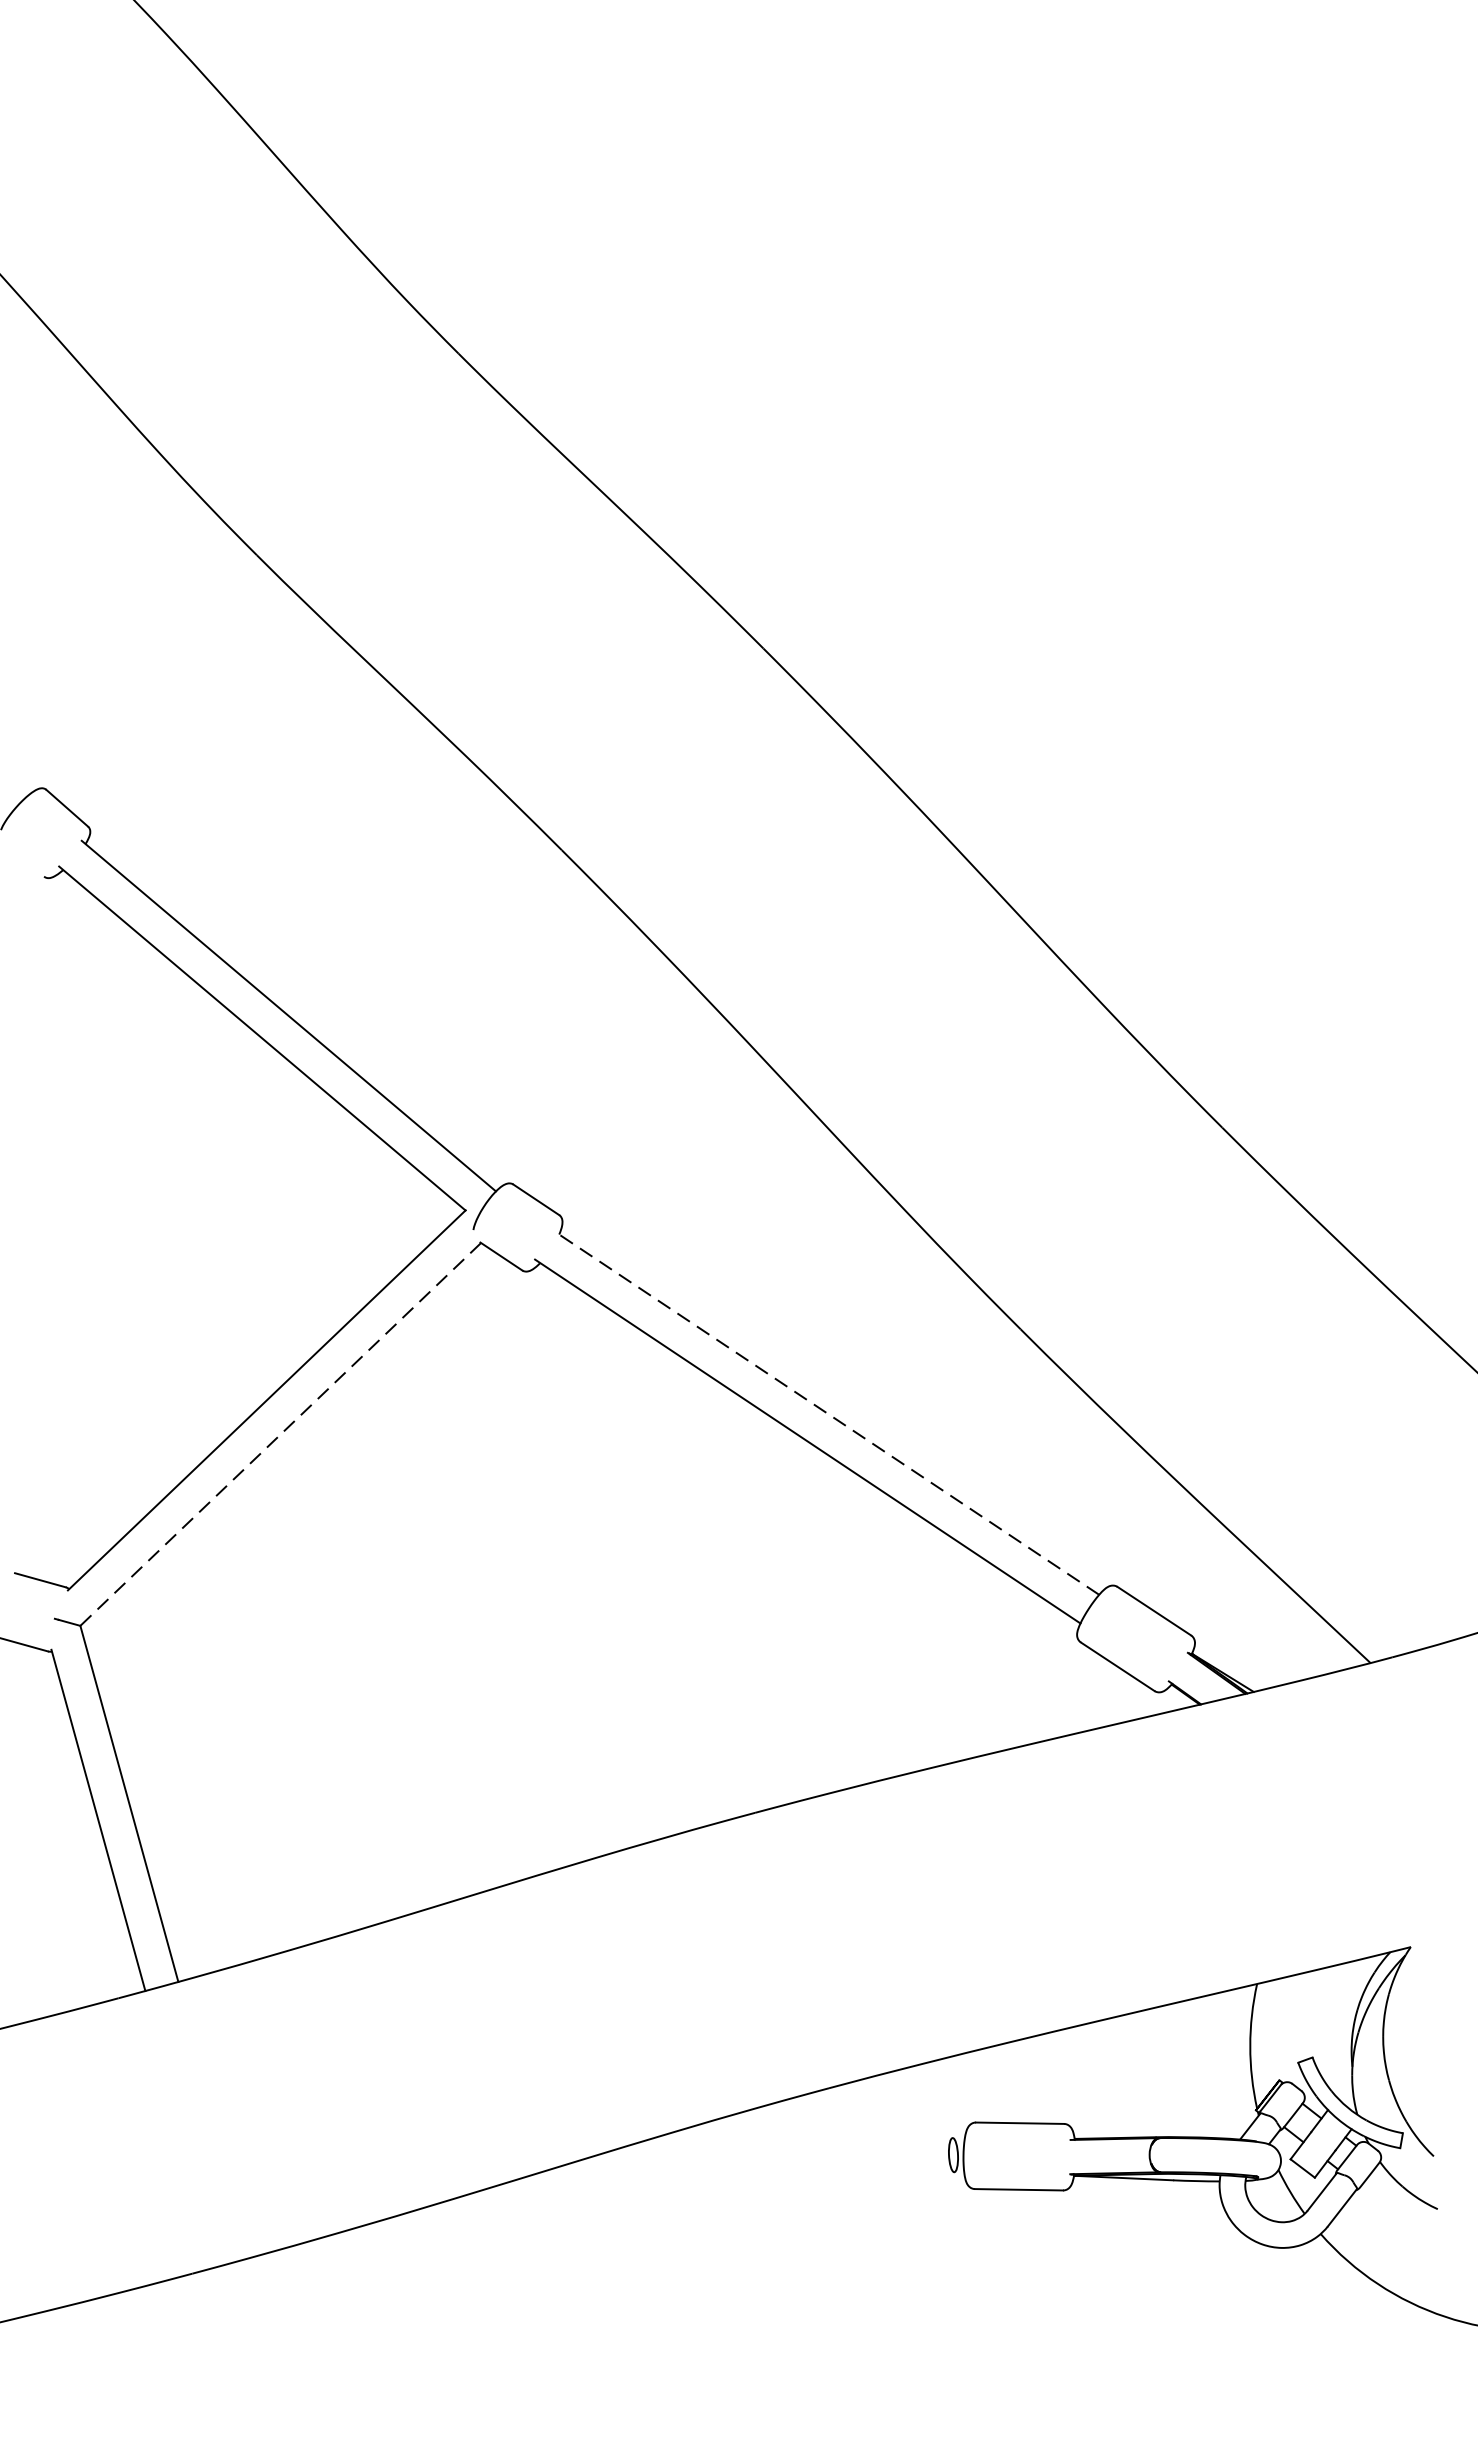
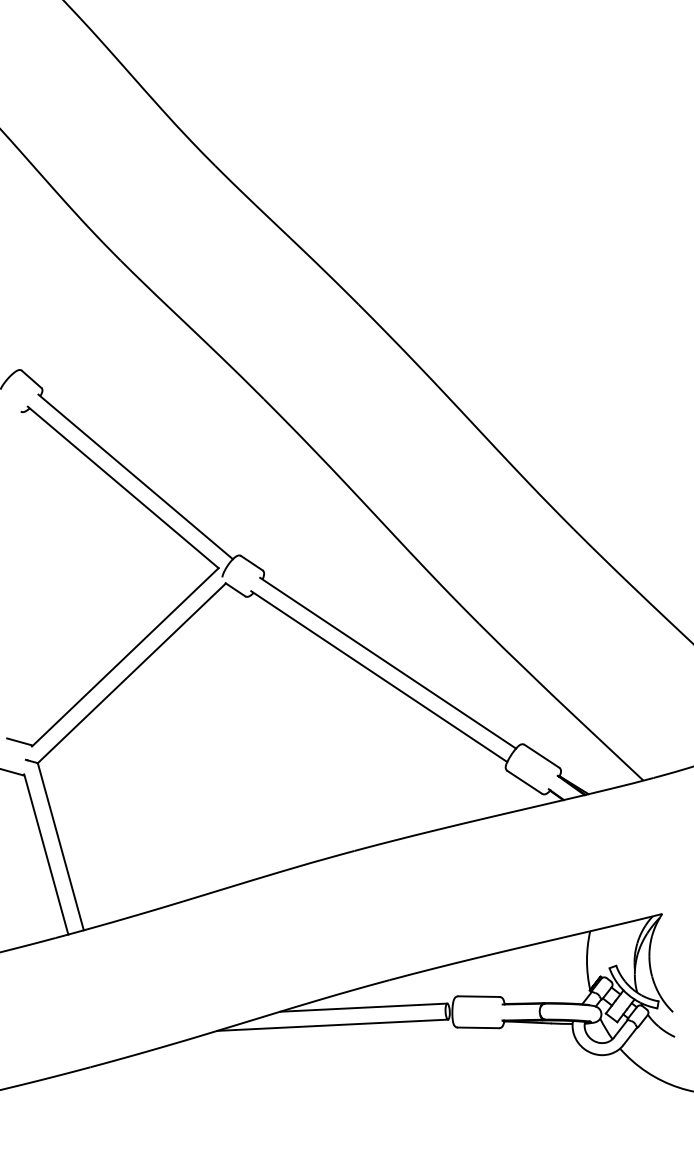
line: (827, 1413) -> (388, 663), dashed -> solid
line: (279, 1434) -> (131, 673), dashed -> solid
line: (774, 2146) -> (363, 1007), added
line: (708, 2182) -> (332, 1024), added

